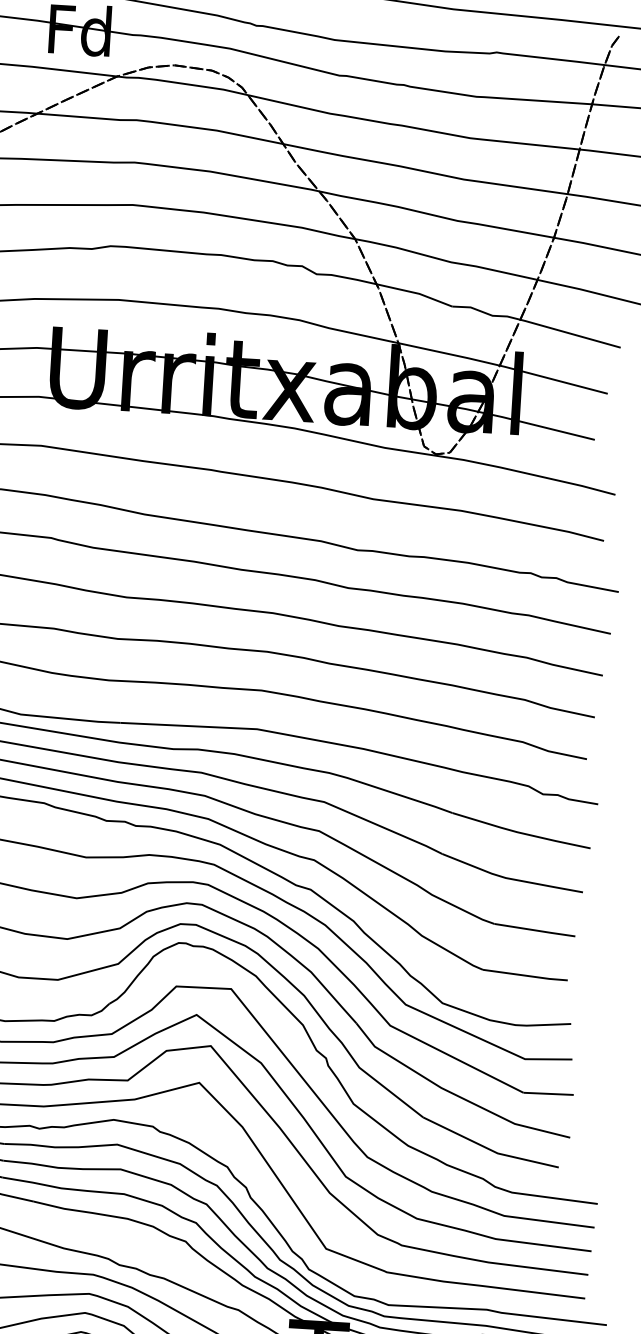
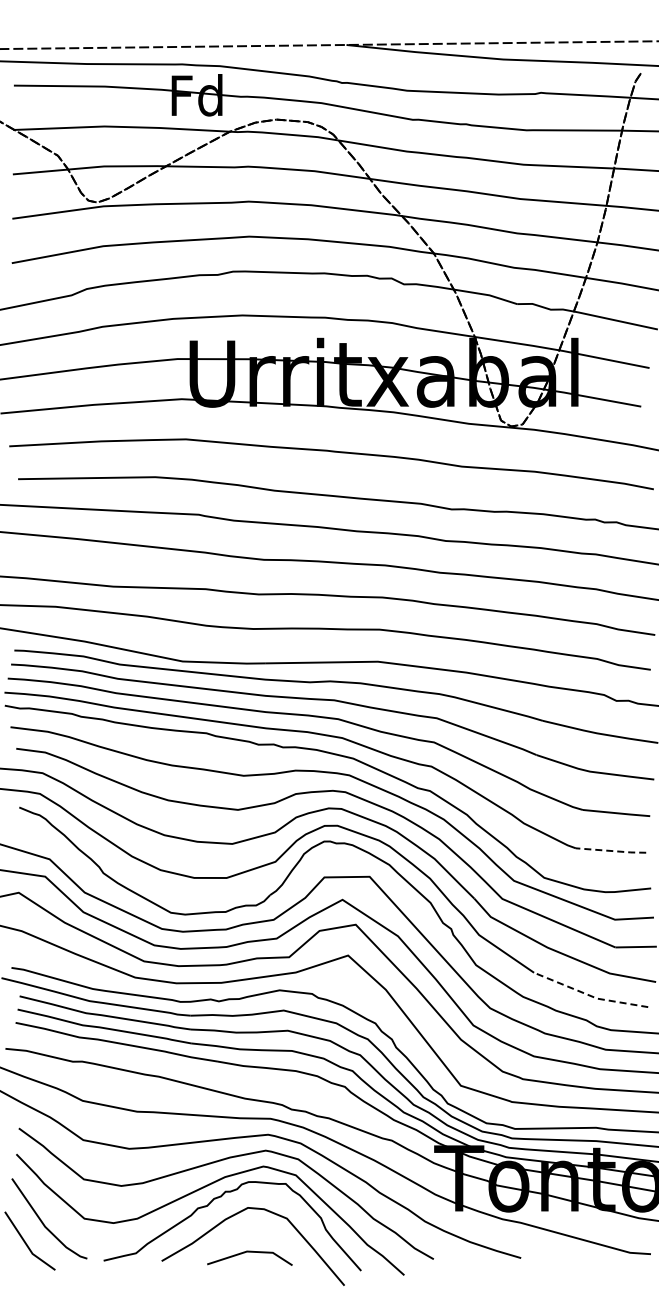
line: (525, 975) -> (611, 850), solid -> dashed
line: (488, 1149) -> (589, 995), solid -> dashed

